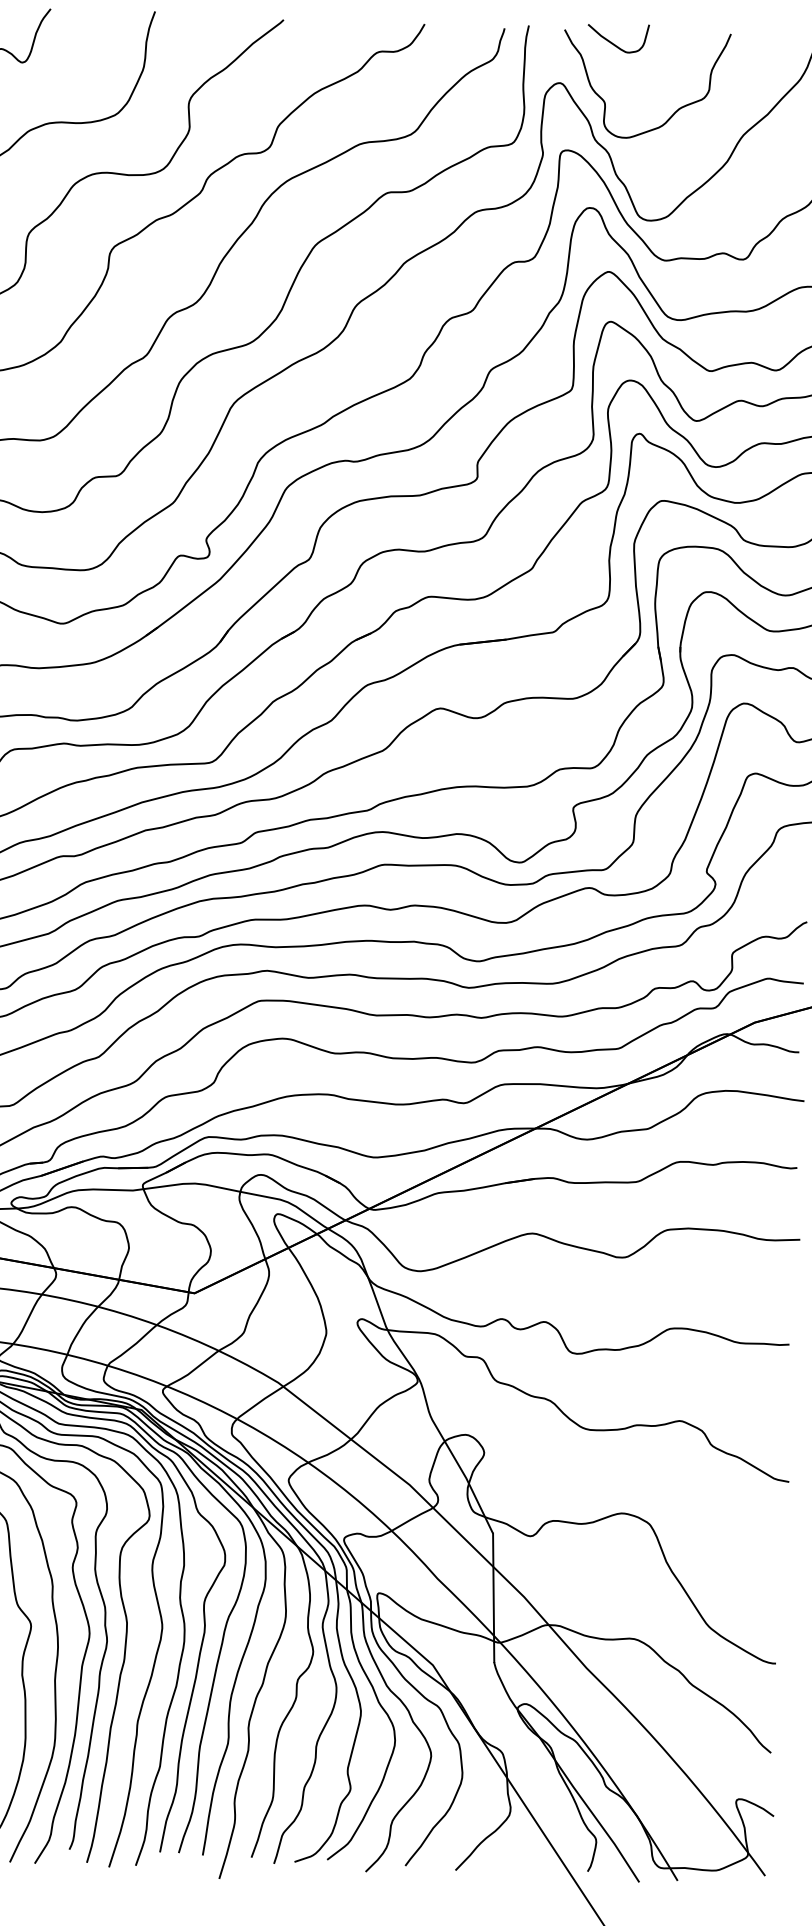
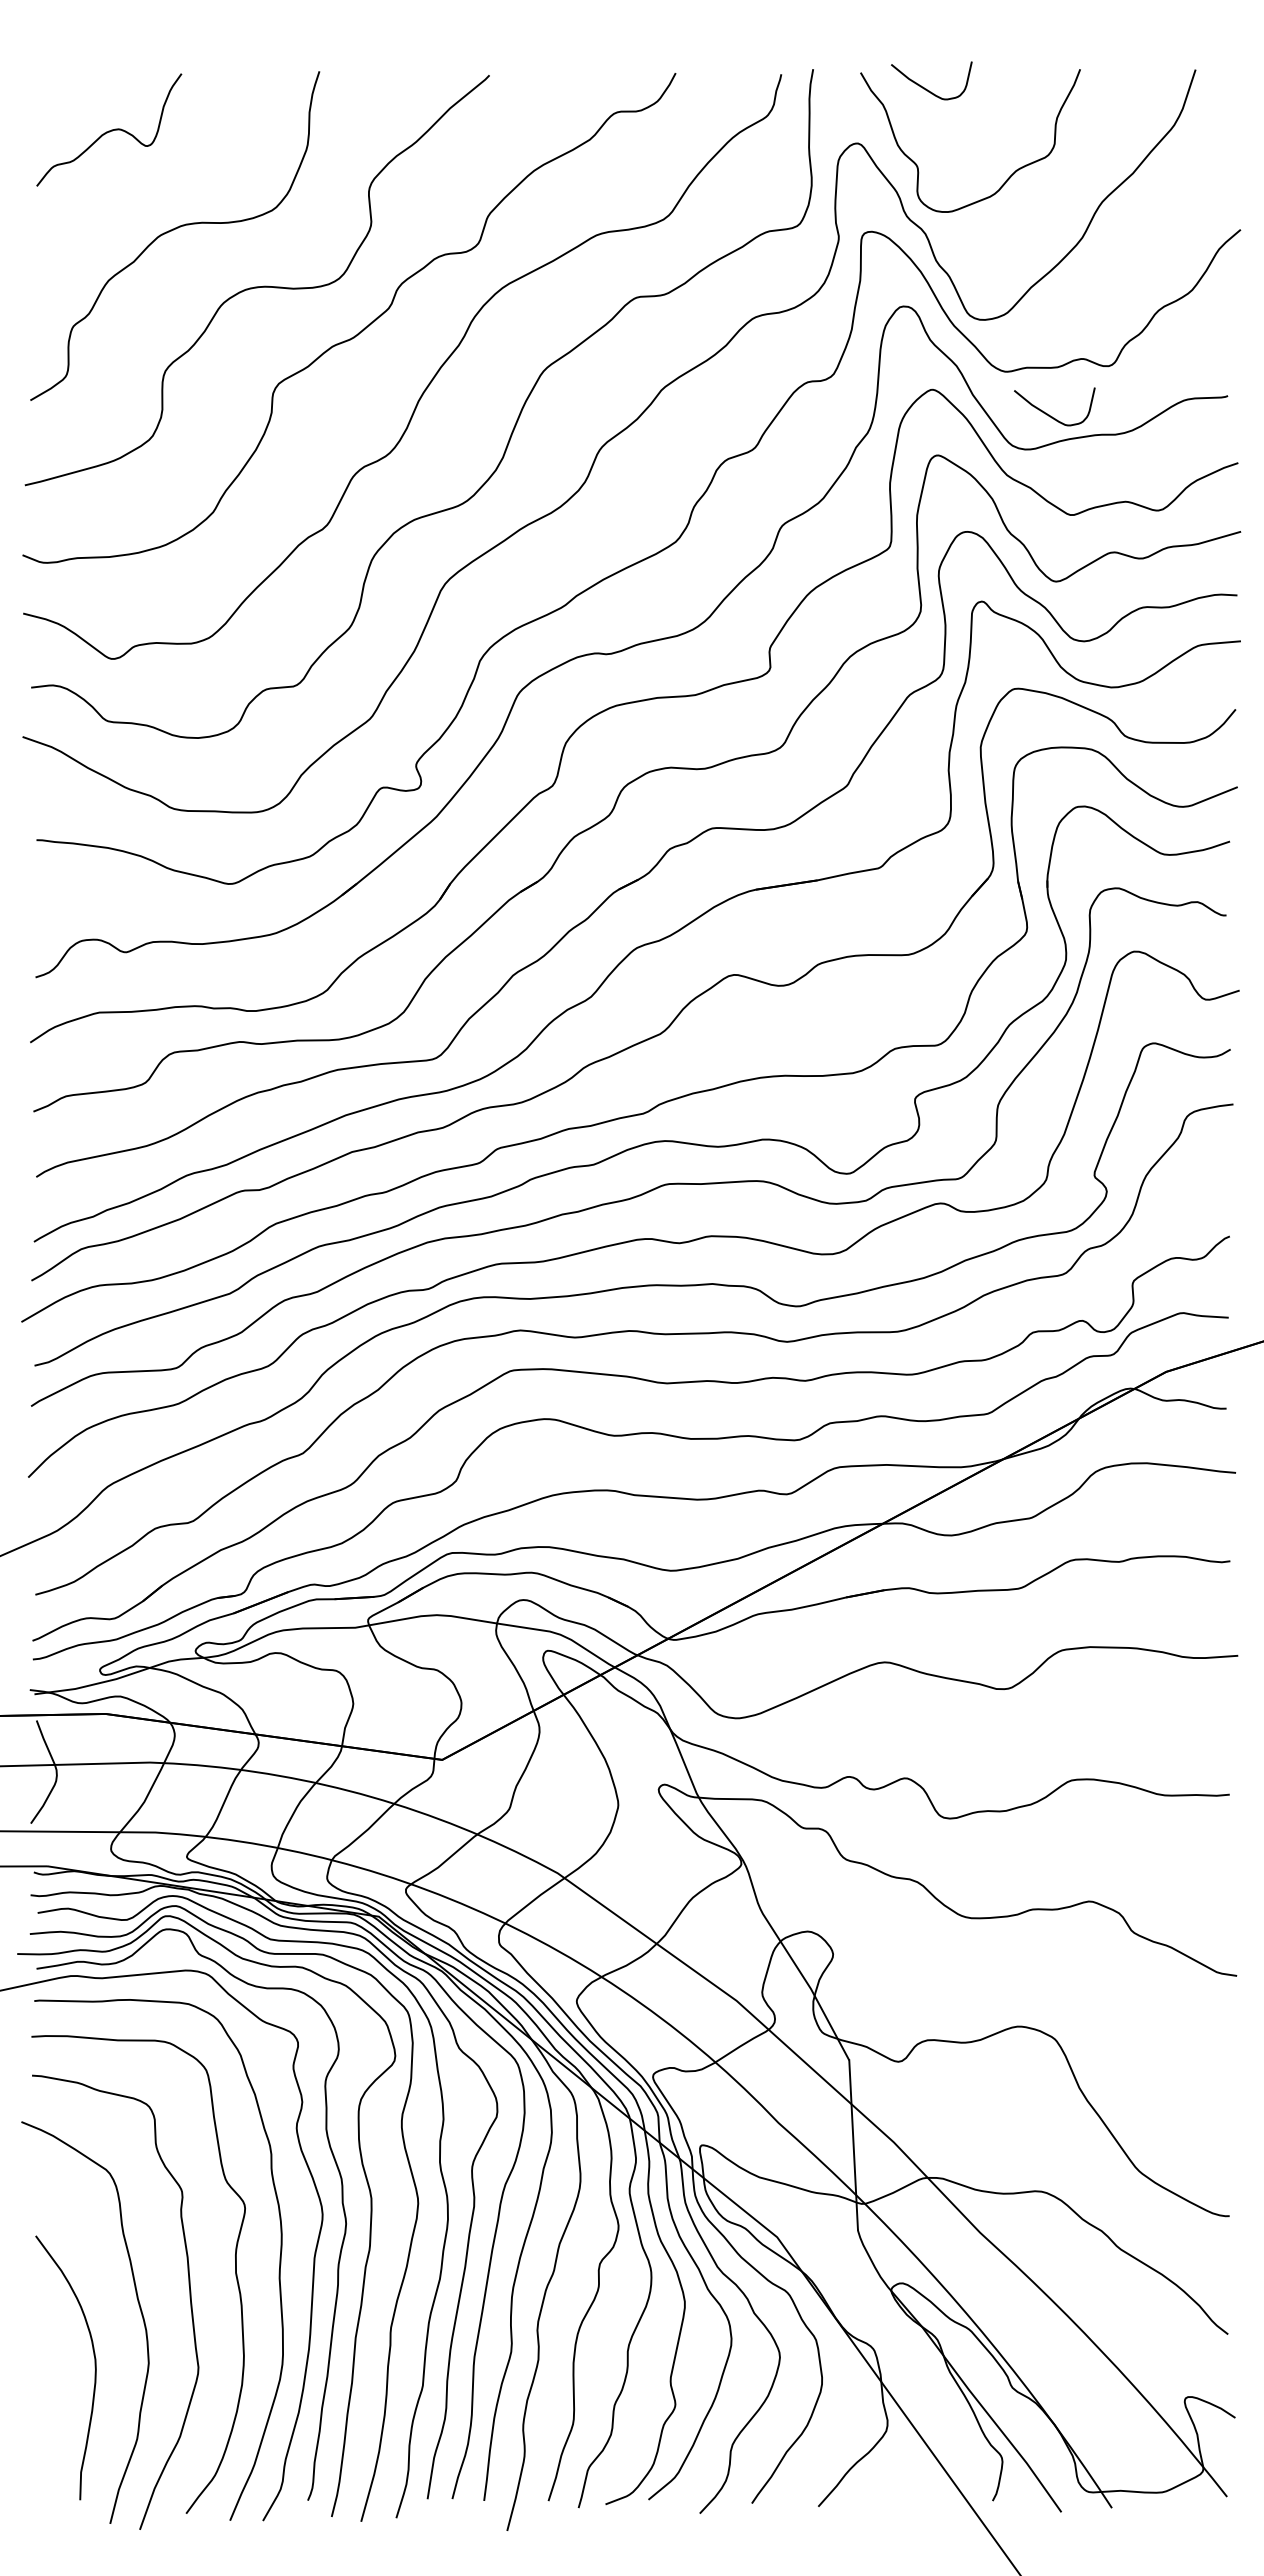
curve: (696, 294) -> (1049, 414), added

